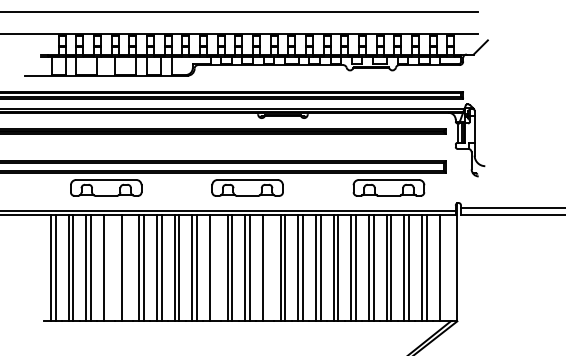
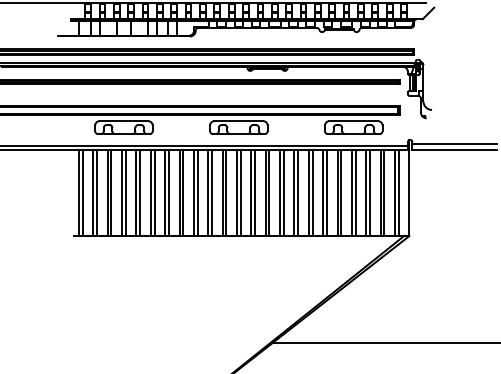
line: (108, 267) -> (125, 192), added
line: (126, 267) -> (140, 192), added
line: (215, 267) -> (212, 192), added
line: (268, 267) -> (255, 192), added
line: (443, 267) -> (398, 192), added

